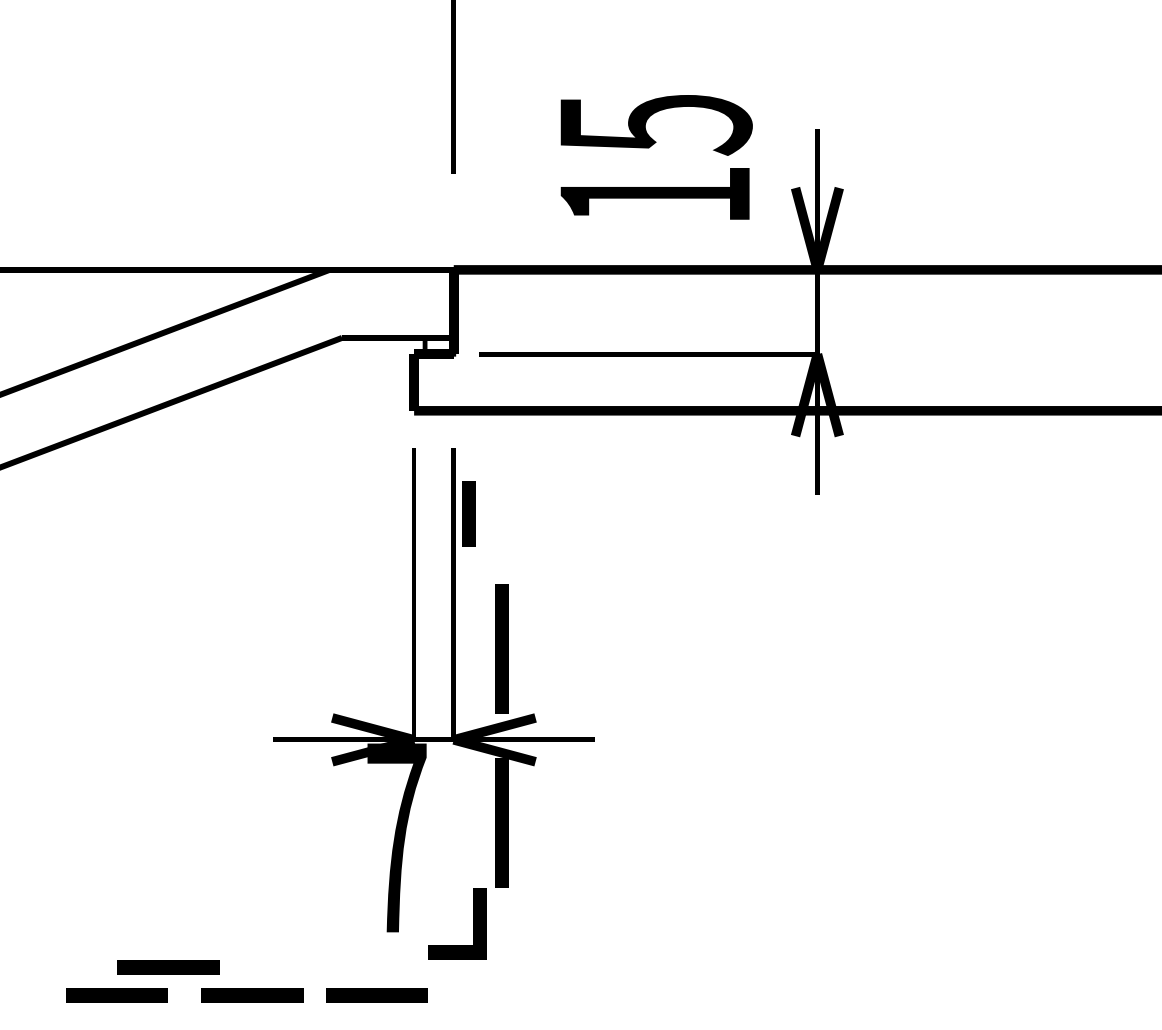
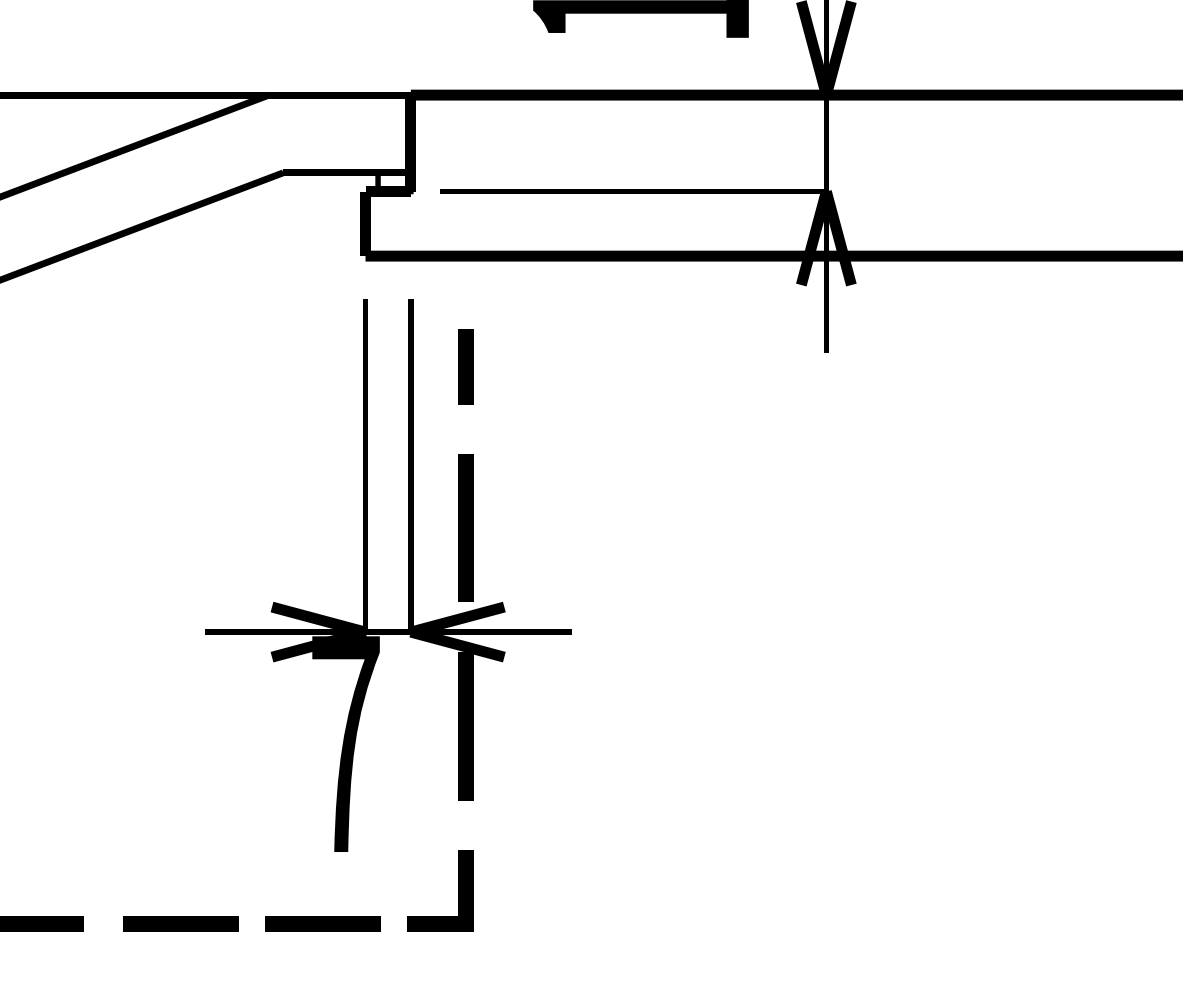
line: (468, 513) -> (465, 366), moved
line: (473, 923) -> (458, 891), moved
line: (168, 967) -> (84, 892), removed

